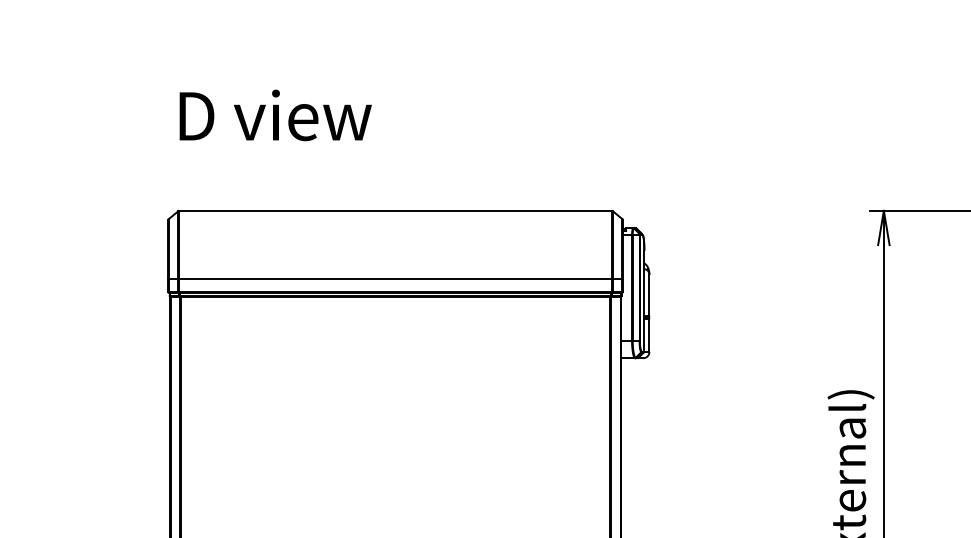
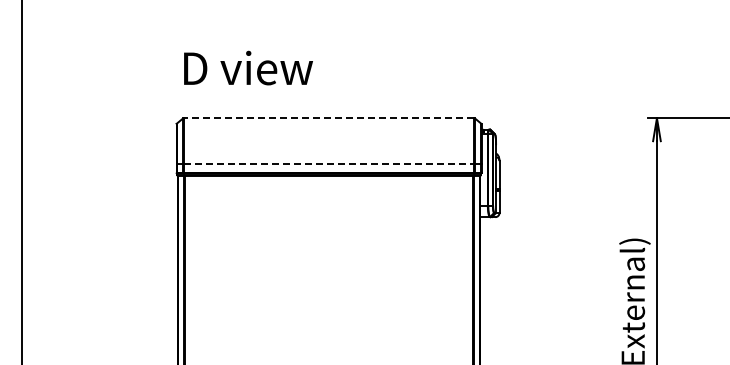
text: (275, 114) -> (248, 67), moved
line: (394, 211) -> (328, 118), solid -> dashed
line: (396, 279) -> (329, 164), solid -> dashed

